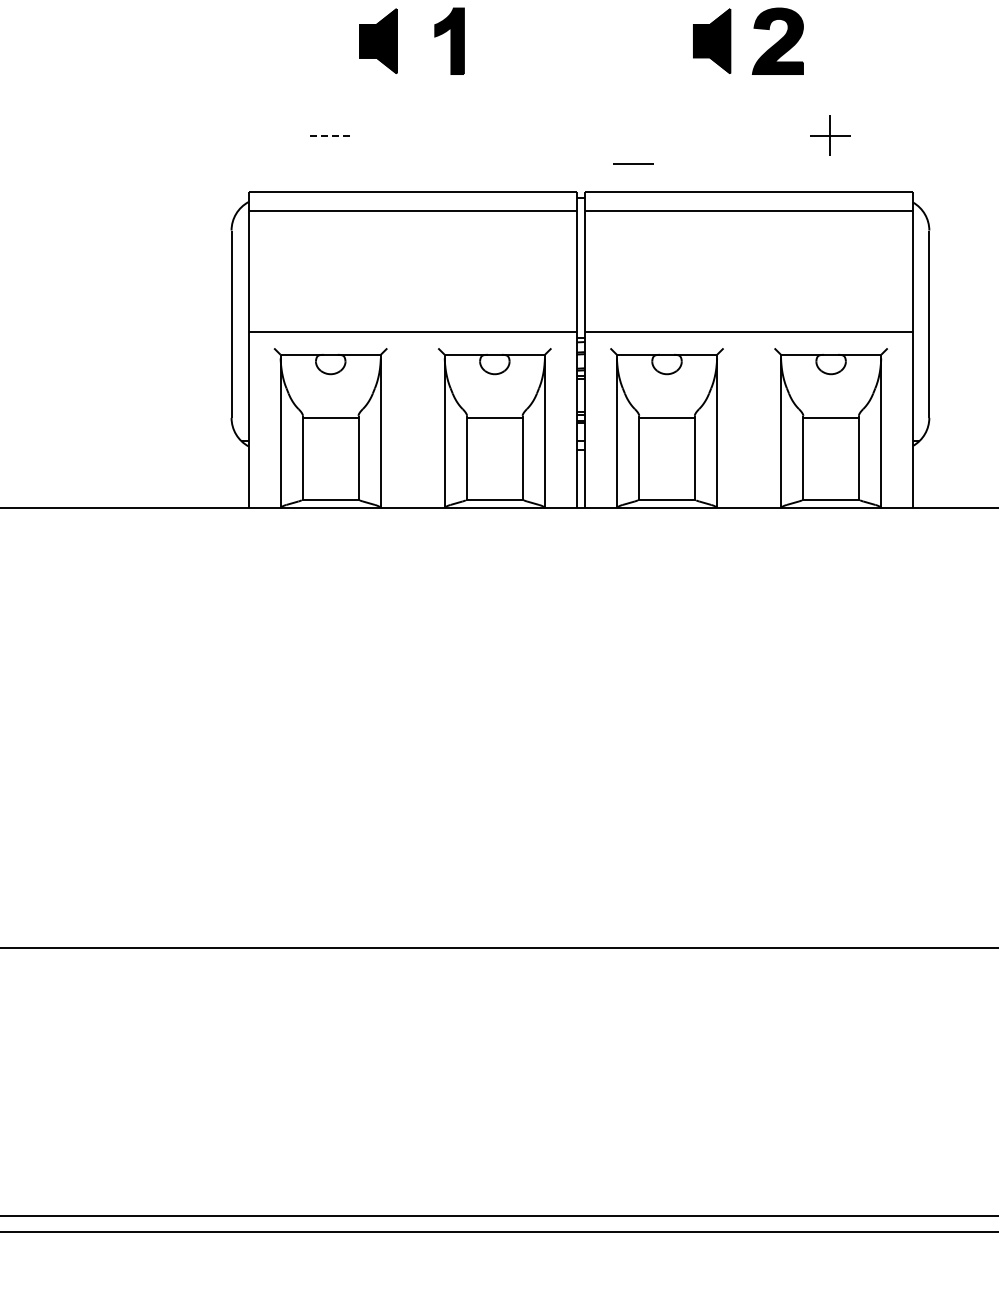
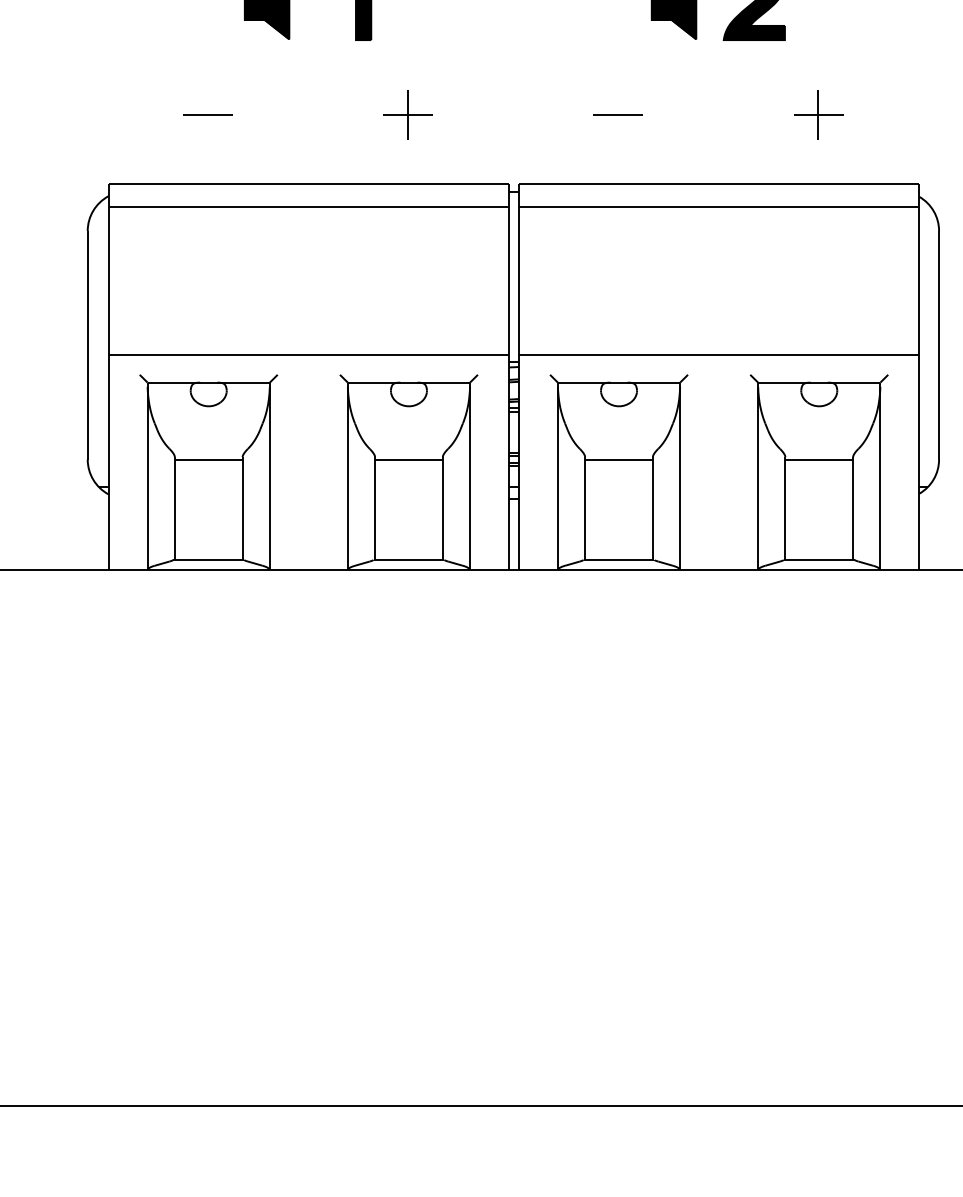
line: (330, 135) -> (208, 115), dashed -> solid
part: (494, 135) -> (408, 115), added
line: (633, 163) -> (618, 115), moved

